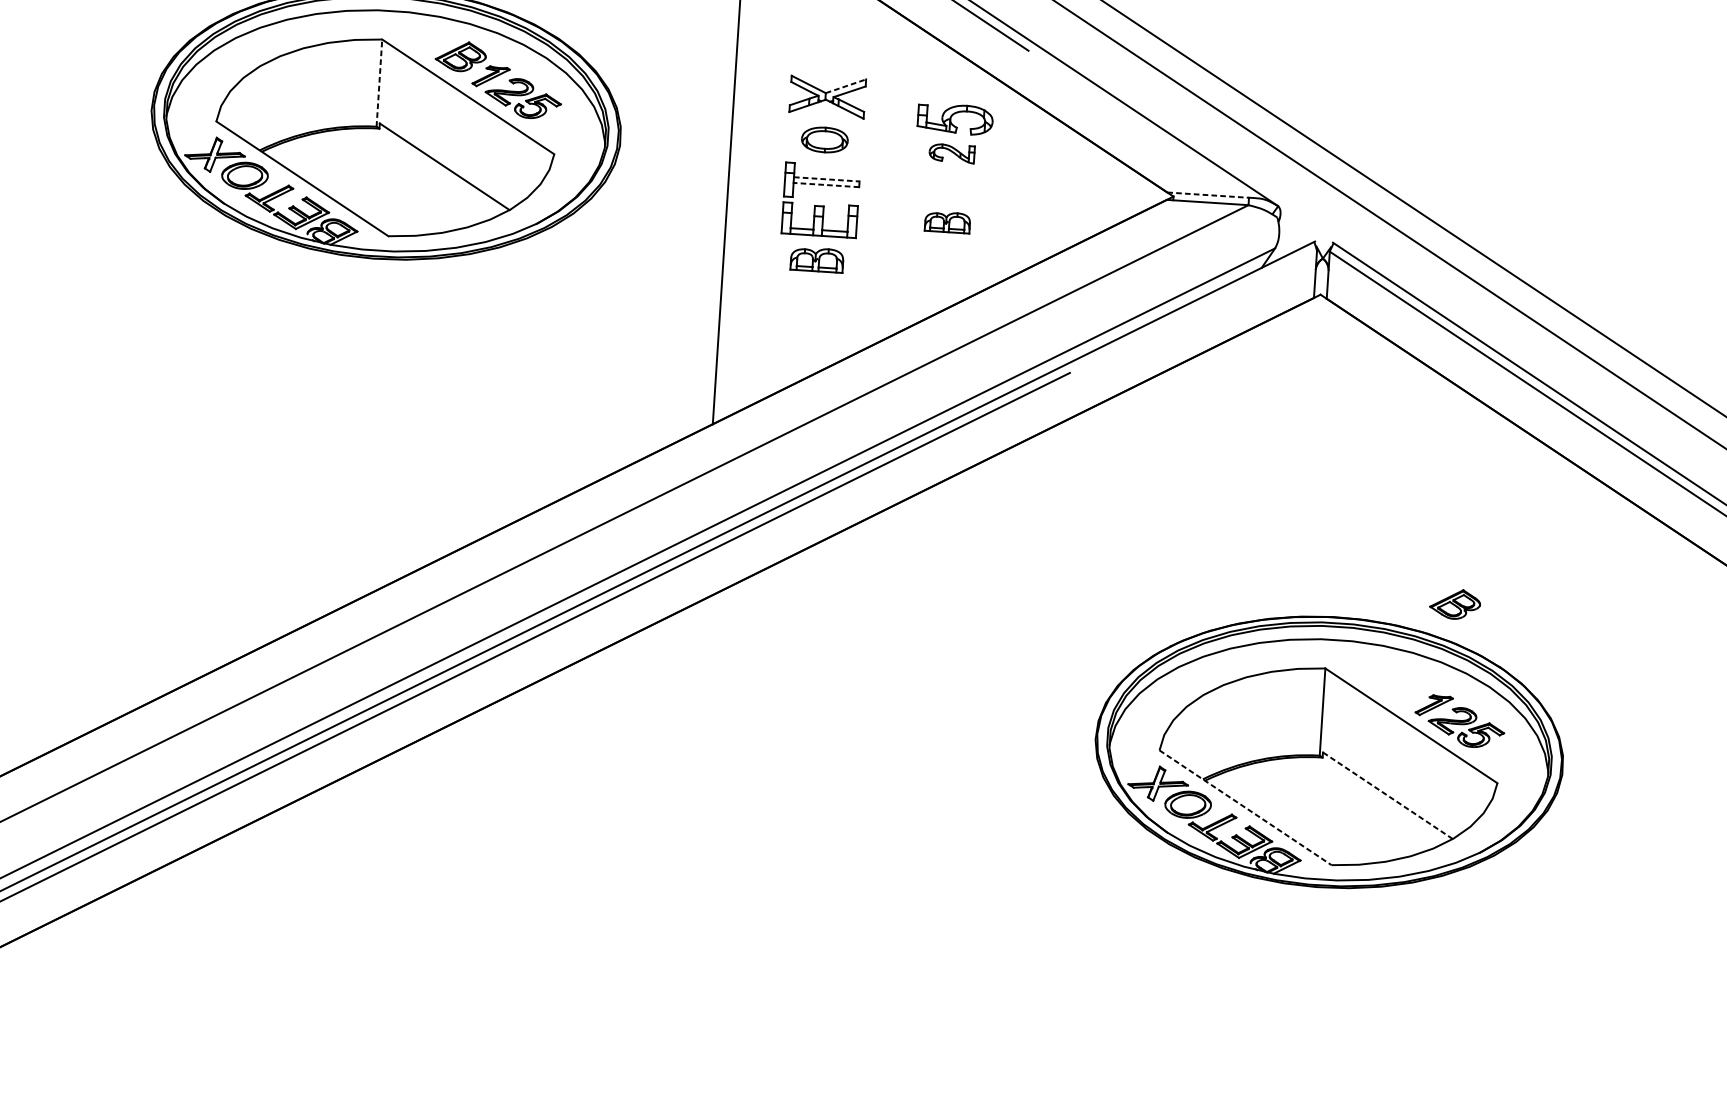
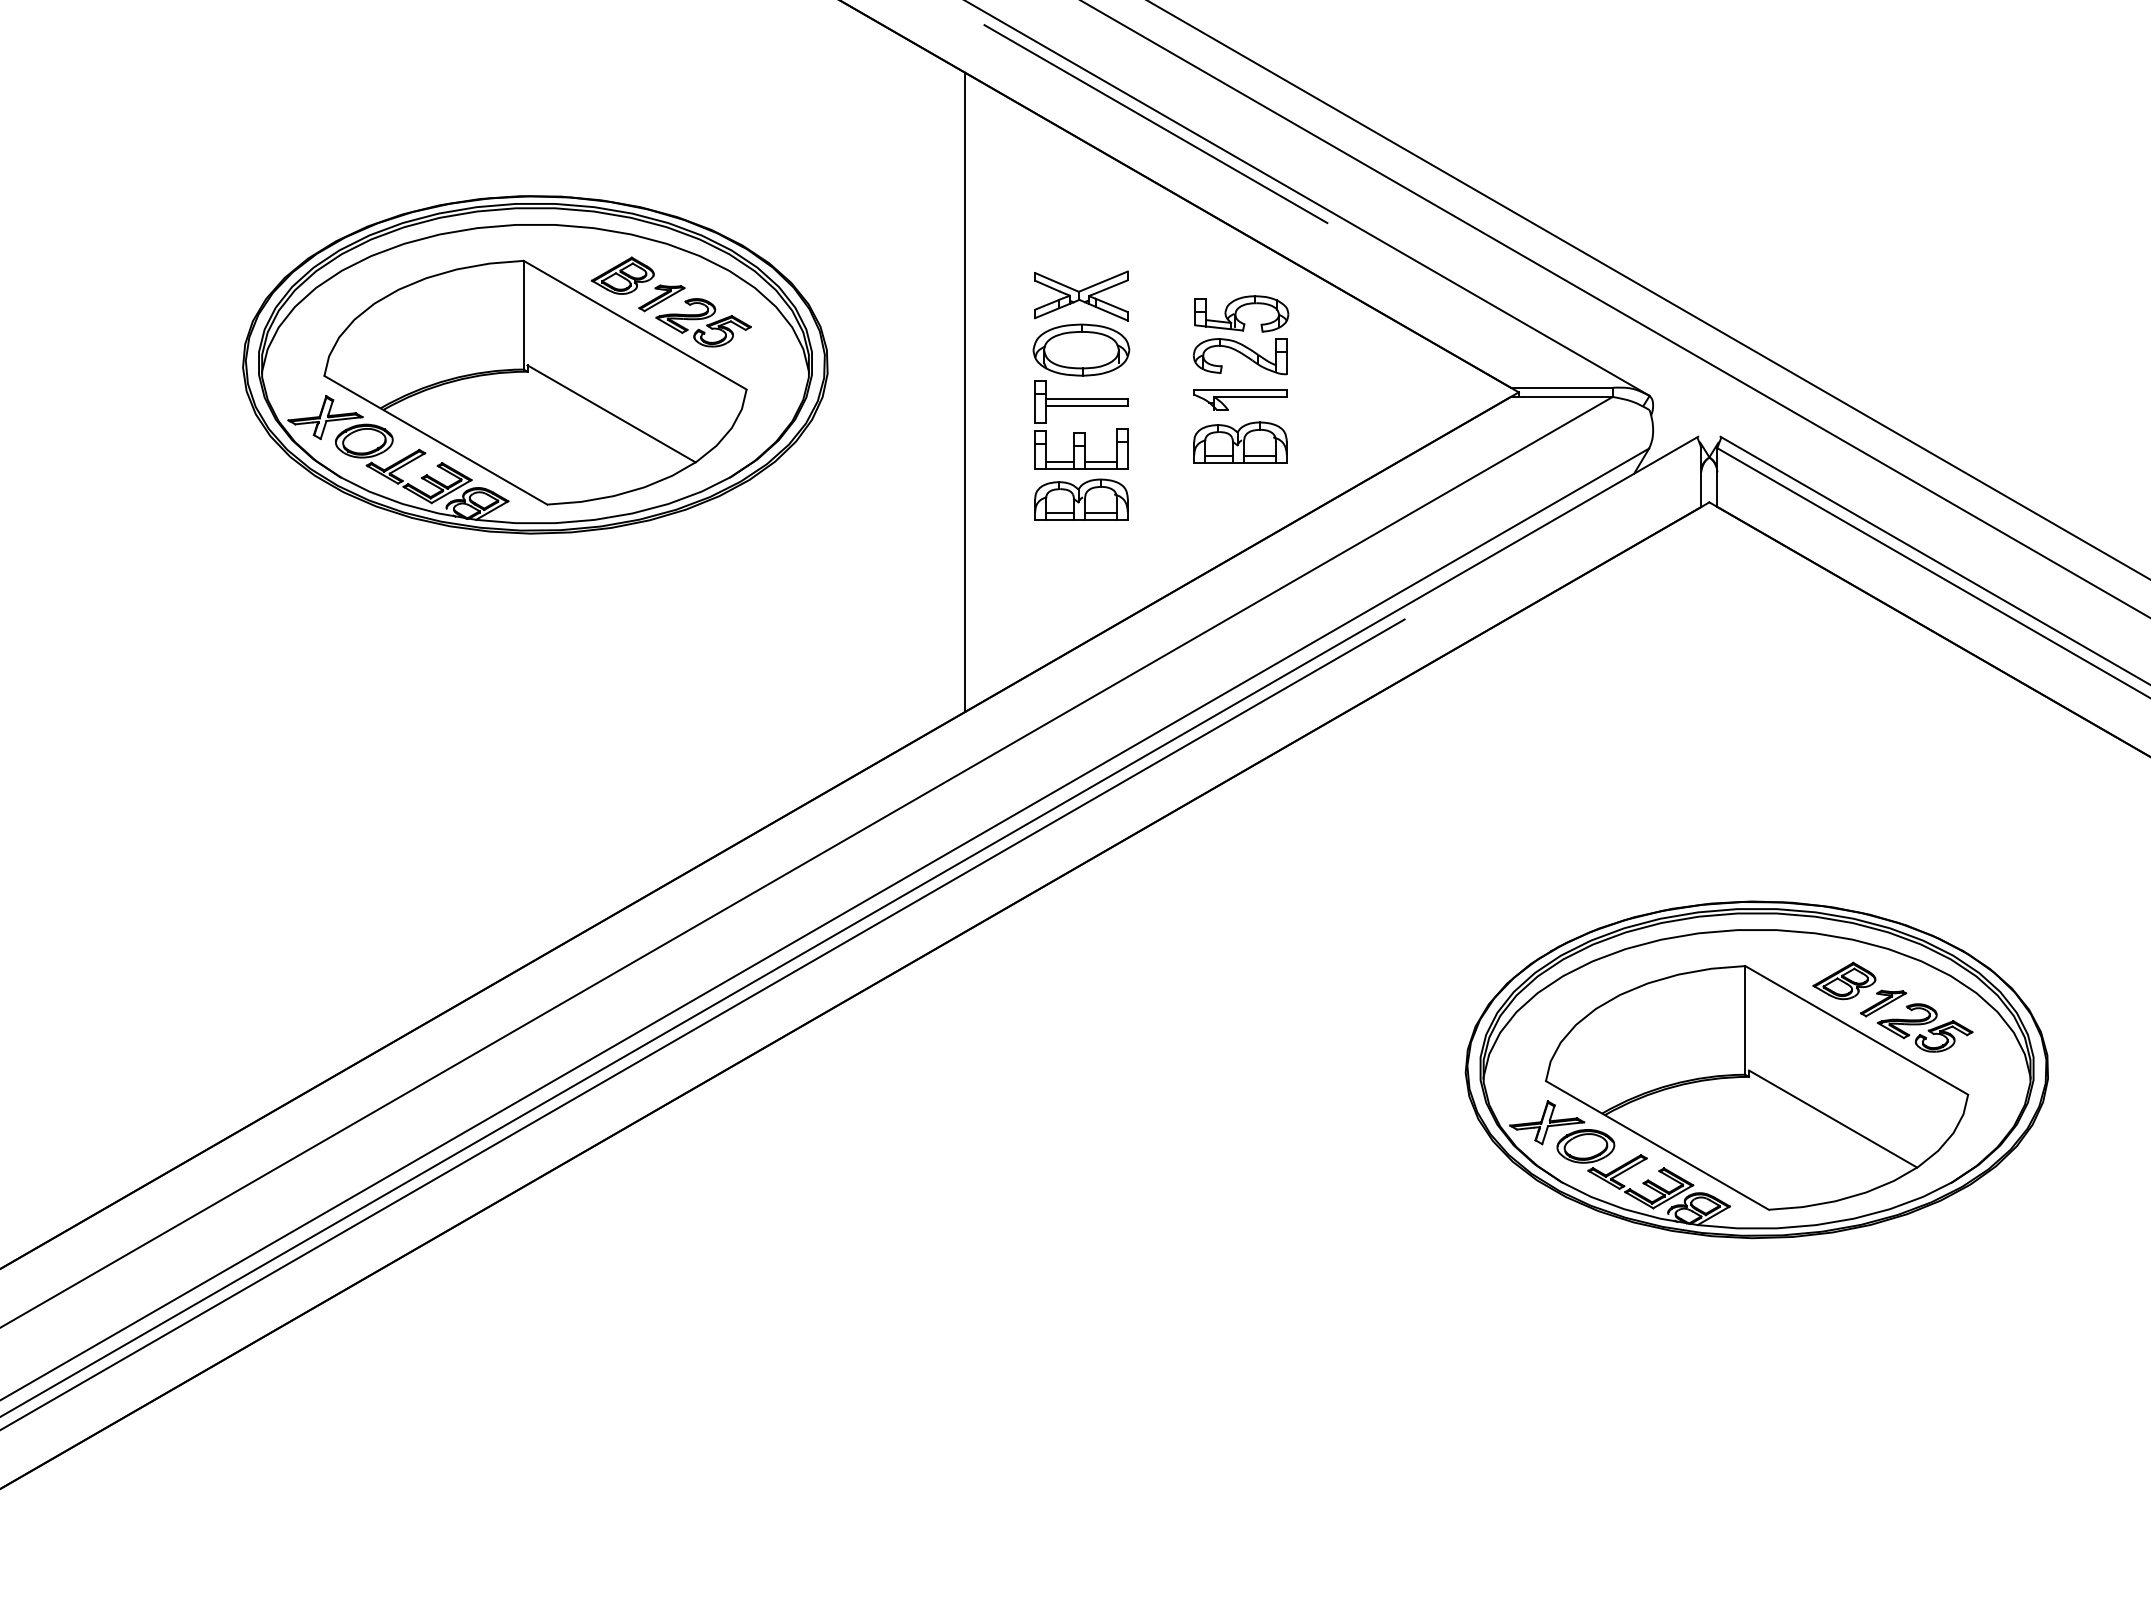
line: (379, 82) -> (523, 314), dashed -> solid
line: (846, 86) -> (1103, 281), dashed -> solid
part: (824, 139) -> (1081, 349), size x1.67
part: (952, 153) -> (1240, 356), size x1.67
line: (826, 179) -> (1086, 398), dashed -> solid
line: (826, 184) -> (1086, 405), dashed -> solid
part: (949, 187) -> (1240, 399), added
line: (1207, 194) -> (1561, 387), dashed -> solid
part: (947, 222) -> (1240, 442), size x1.67
part: (817, 259) -> (1081, 499), size x1.43
part: (1455, 603) -> (1844, 980), moved
line: (1387, 795) -> (1832, 1118), dashed -> solid
line: (1245, 807) -> (1657, 1145), dashed -> solid

